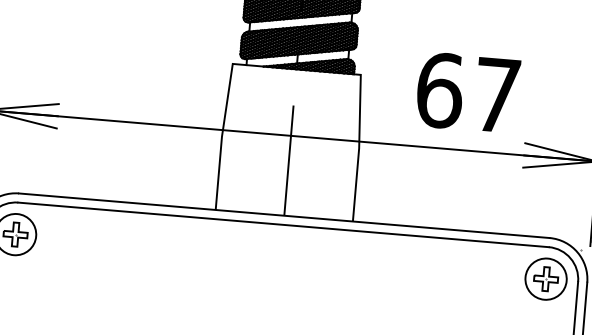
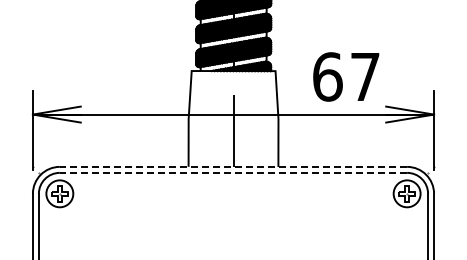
line: (284, 215) -> (233, 166), solid -> dashed
line: (283, 224) -> (233, 172), solid -> dashed

